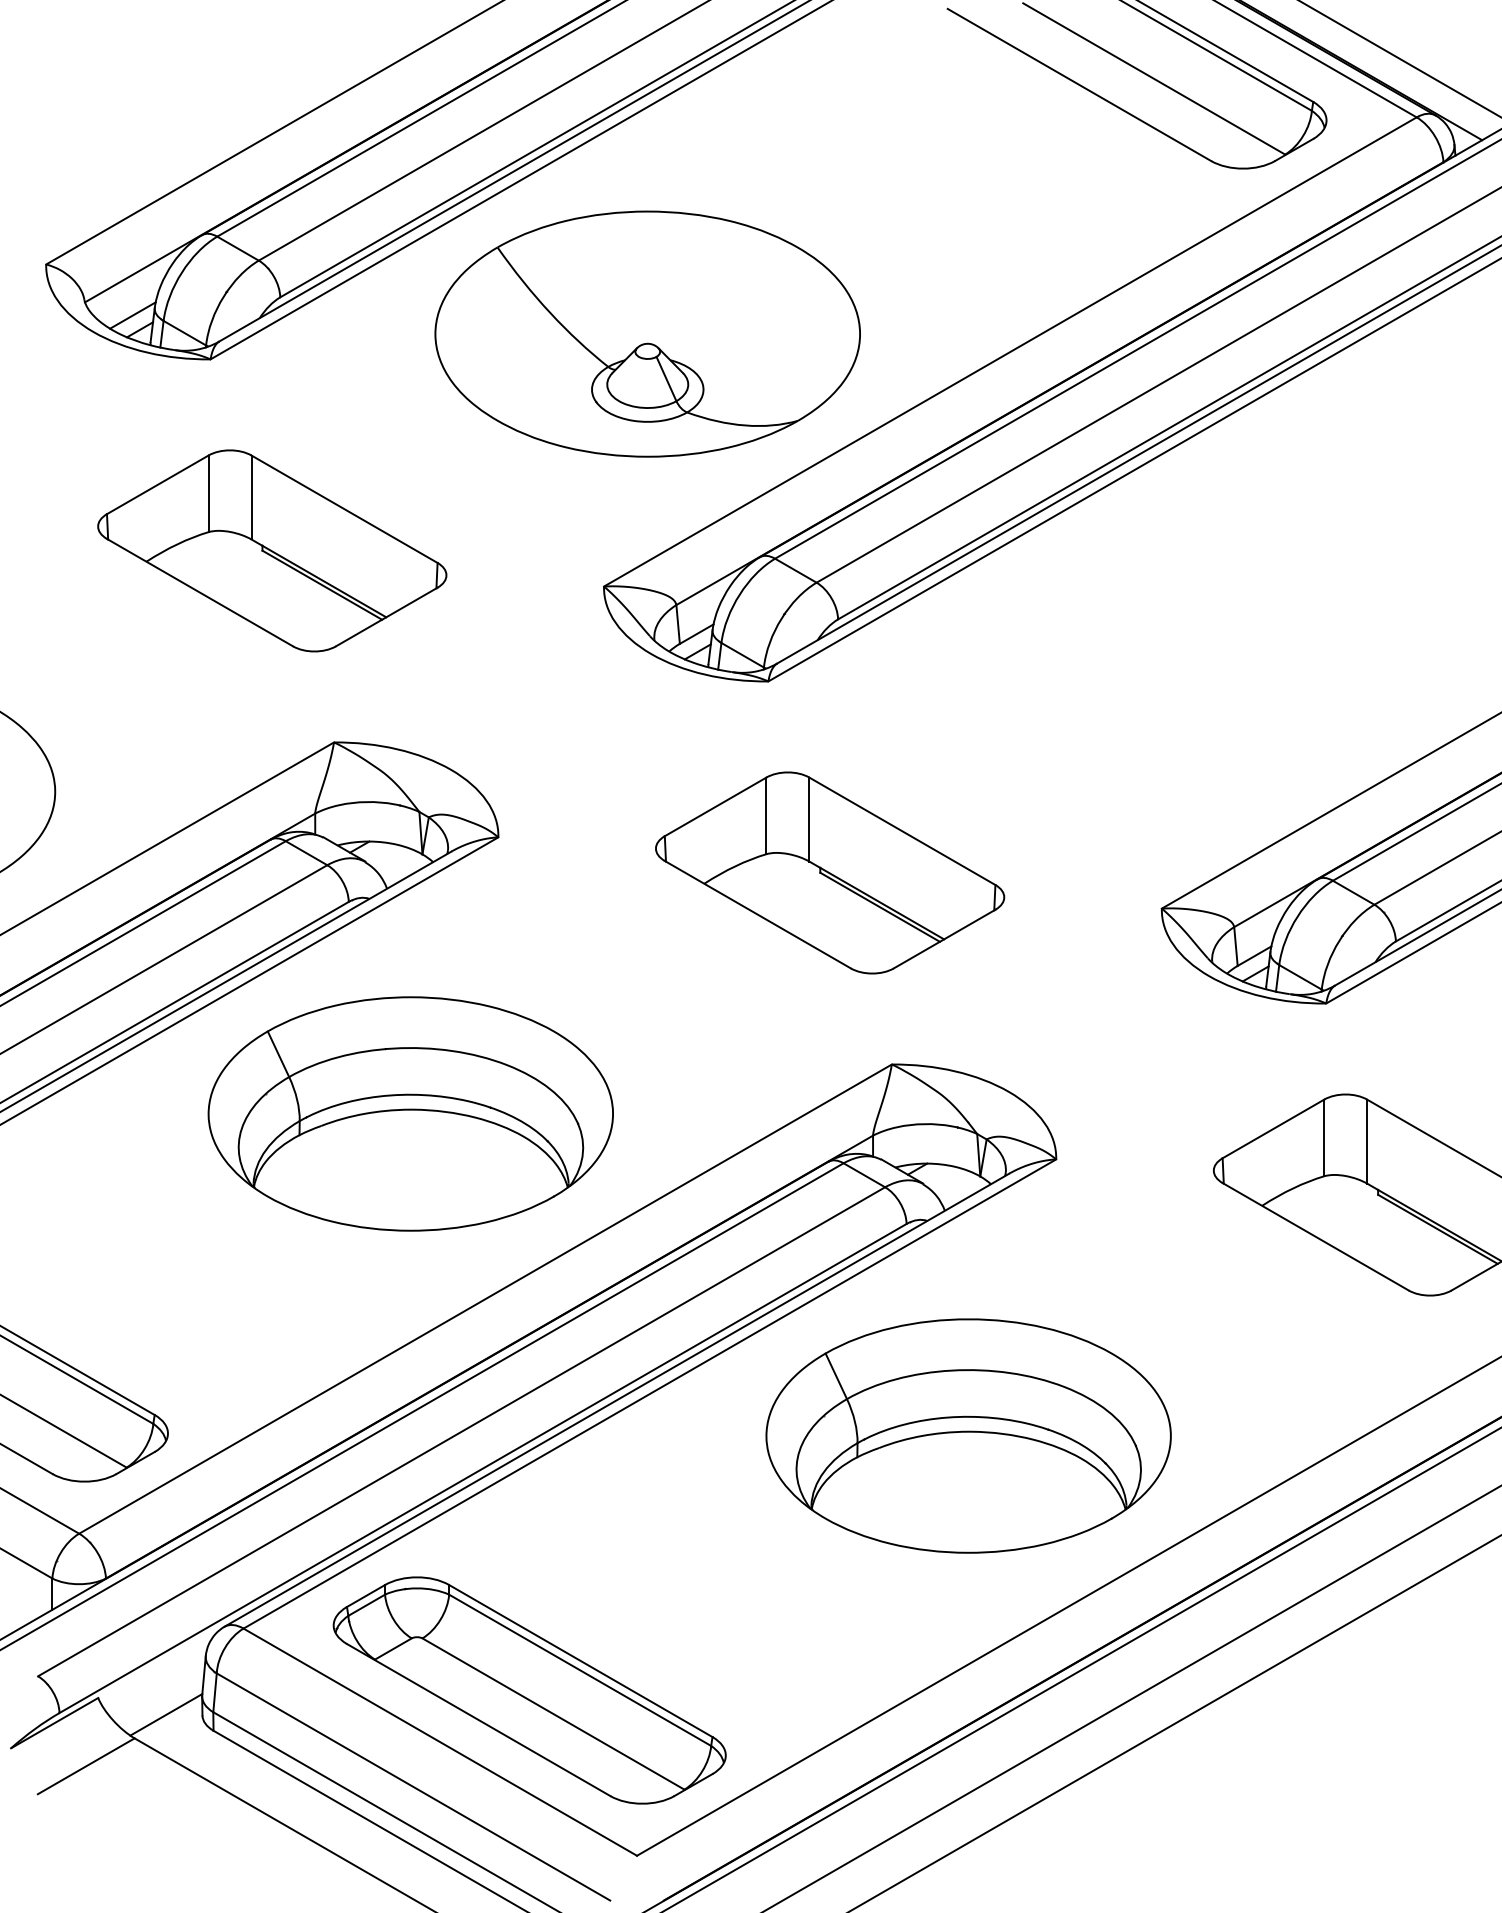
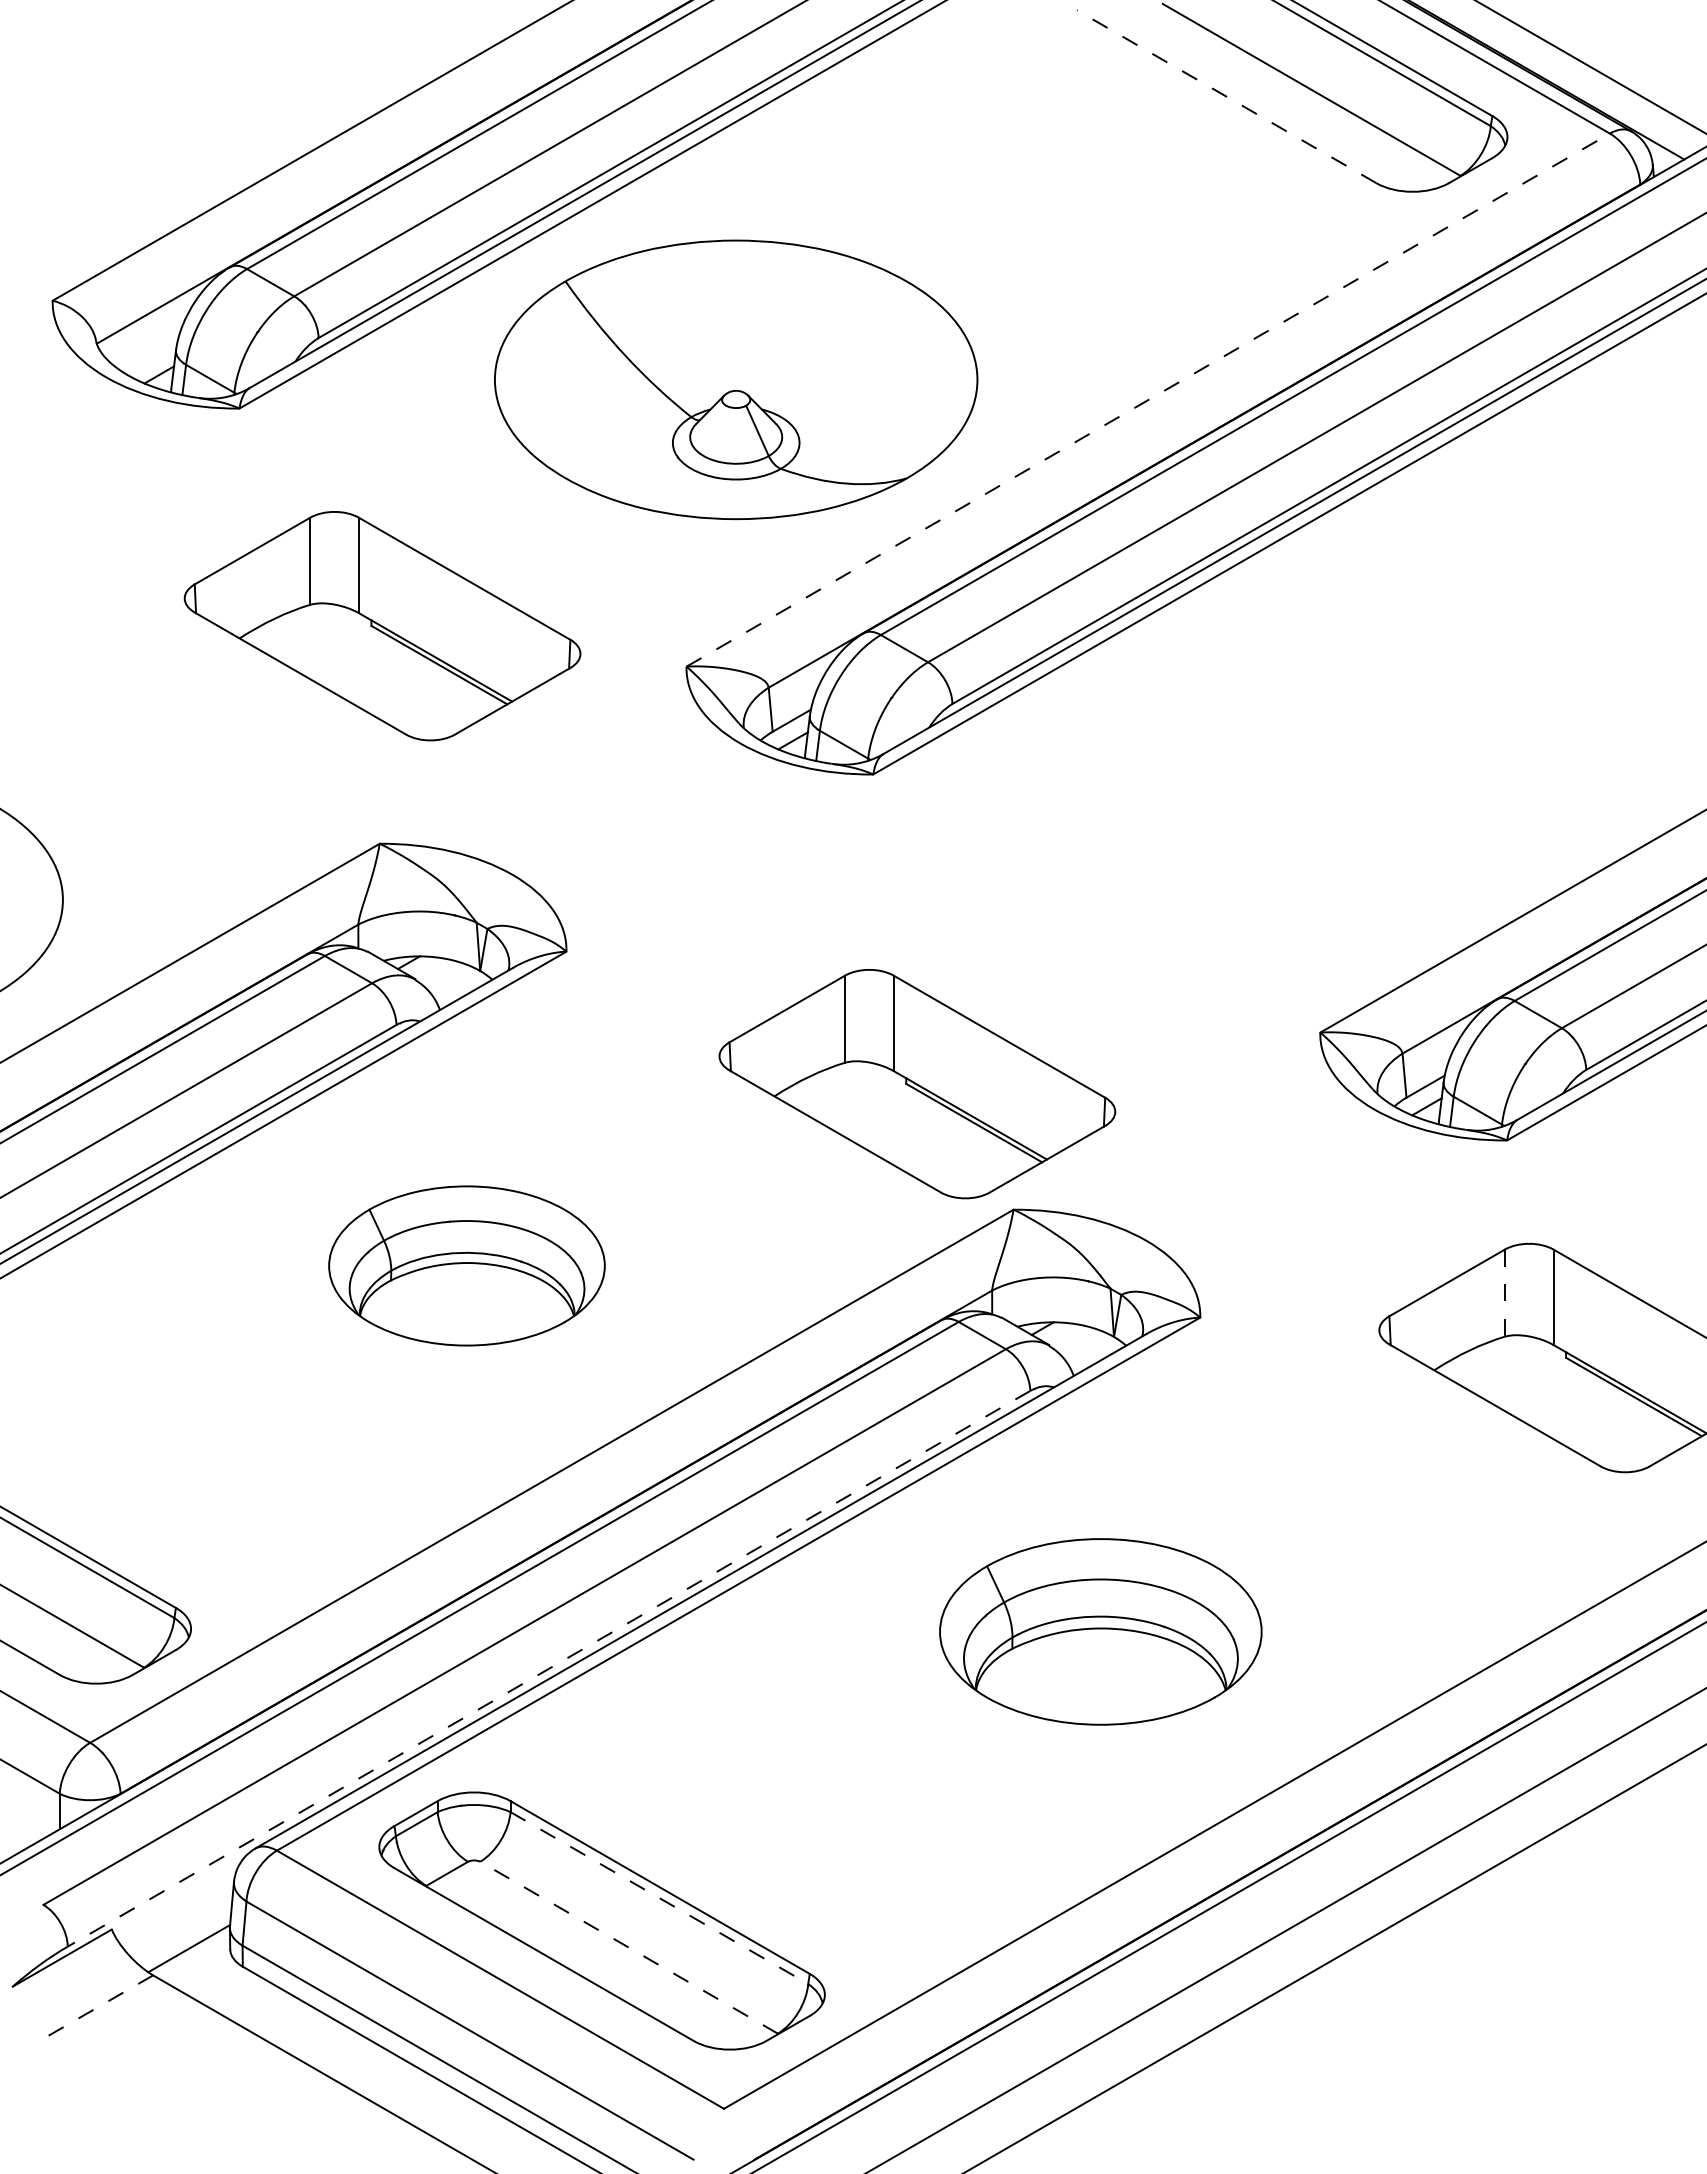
line: (1079, 84) -> (1226, 96), solid -> dashed
line: (133, 315) -> (151, 358), removed
line: (1010, 351) -> (1148, 399), solid -> dashed
part: (272, 551) -> (382, 626), moved
part: (830, 873) -> (917, 1084), moved
part: (410, 1113) -> (466, 1265), size x0.6
line: (1323, 1138) -> (1504, 1293), solid -> dashed
part: (968, 1435) -> (1100, 1631), size x0.7
line: (483, 1468) -> (549, 1668), solid -> dashed
line: (580, 1670) -> (659, 1898), solid -> dashed
line: (553, 1713) -> (629, 1947), solid -> dashed
line: (85, 1766) -> (97, 2007), solid -> dashed

